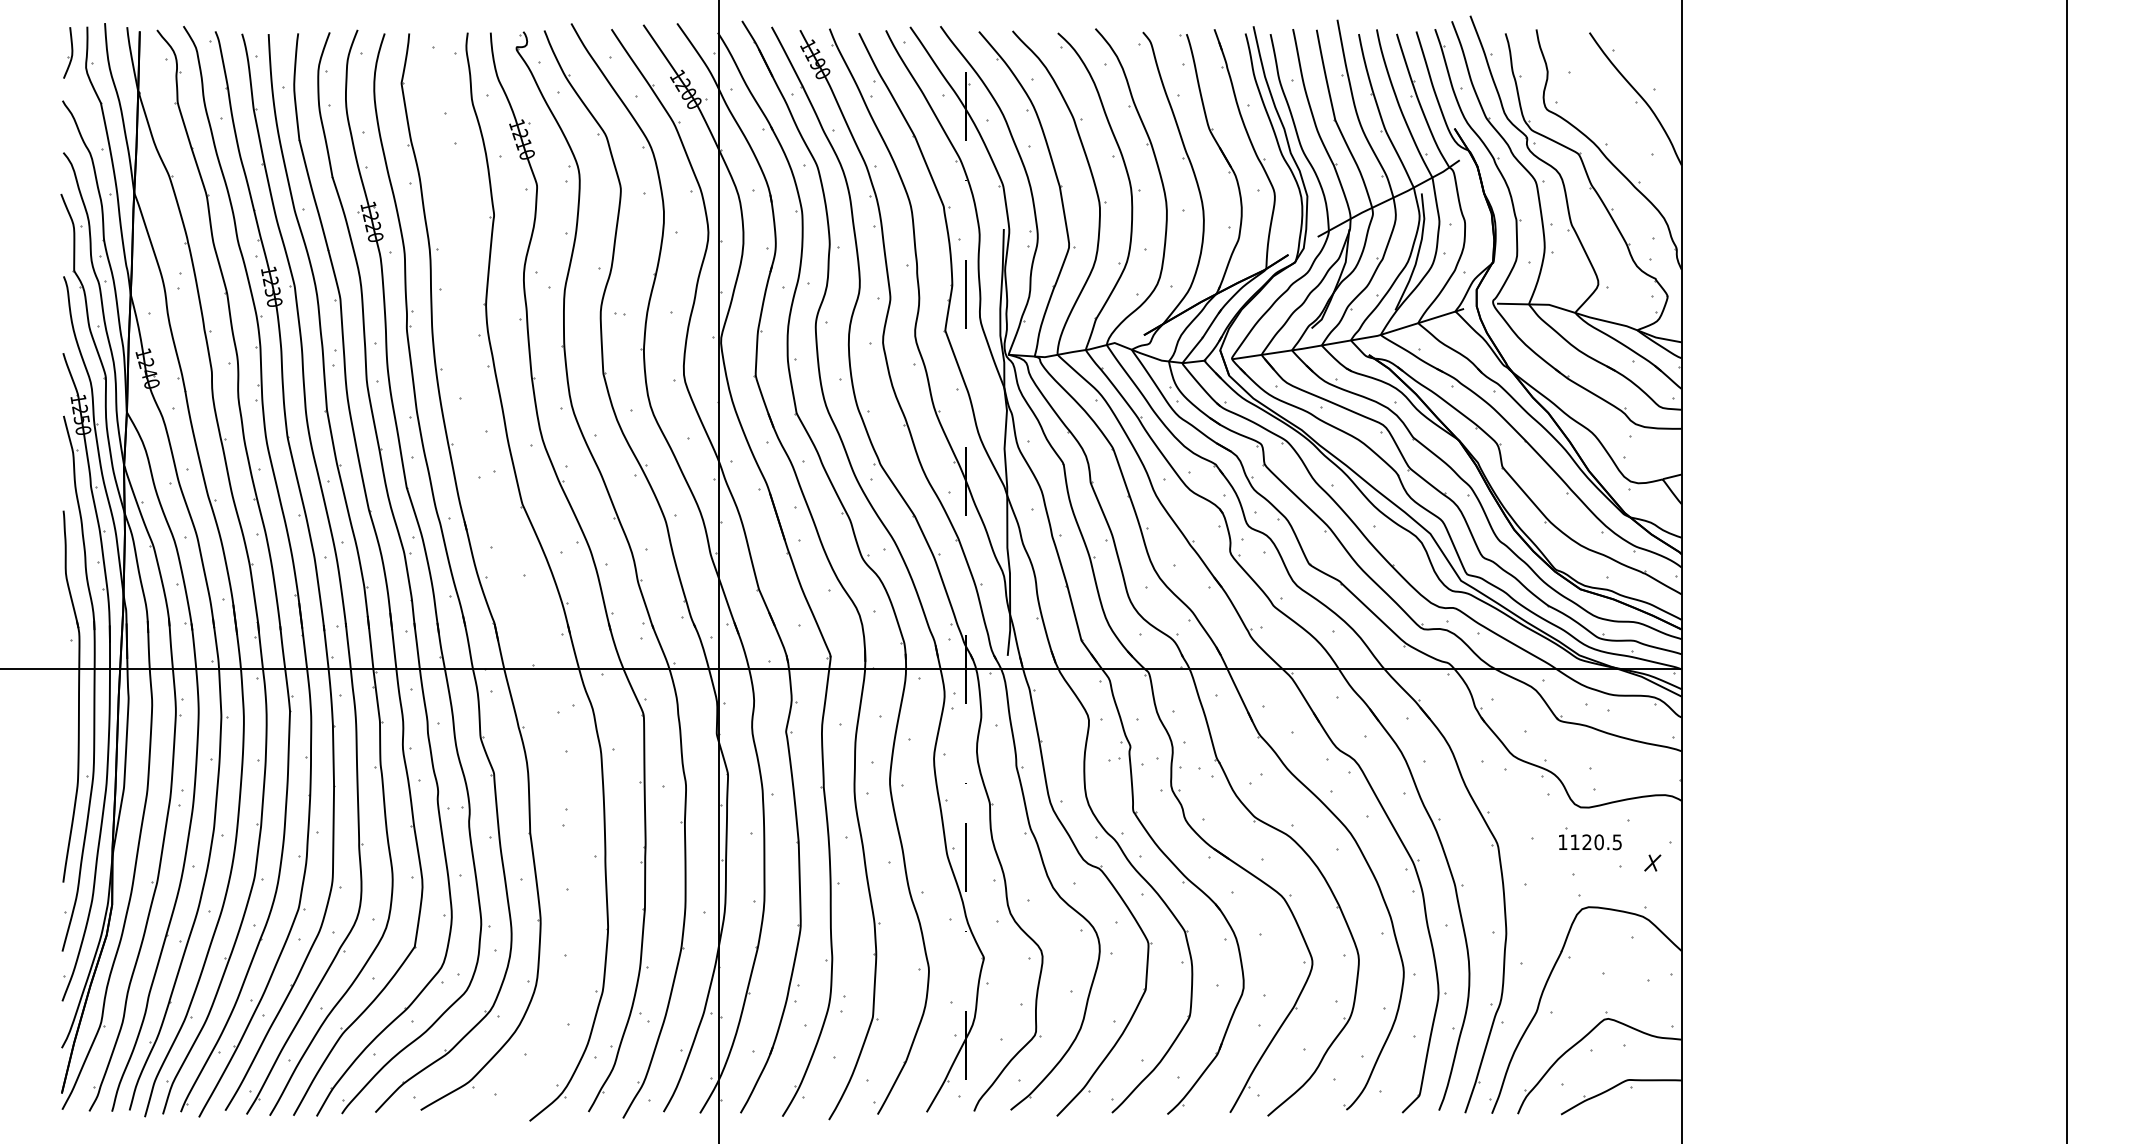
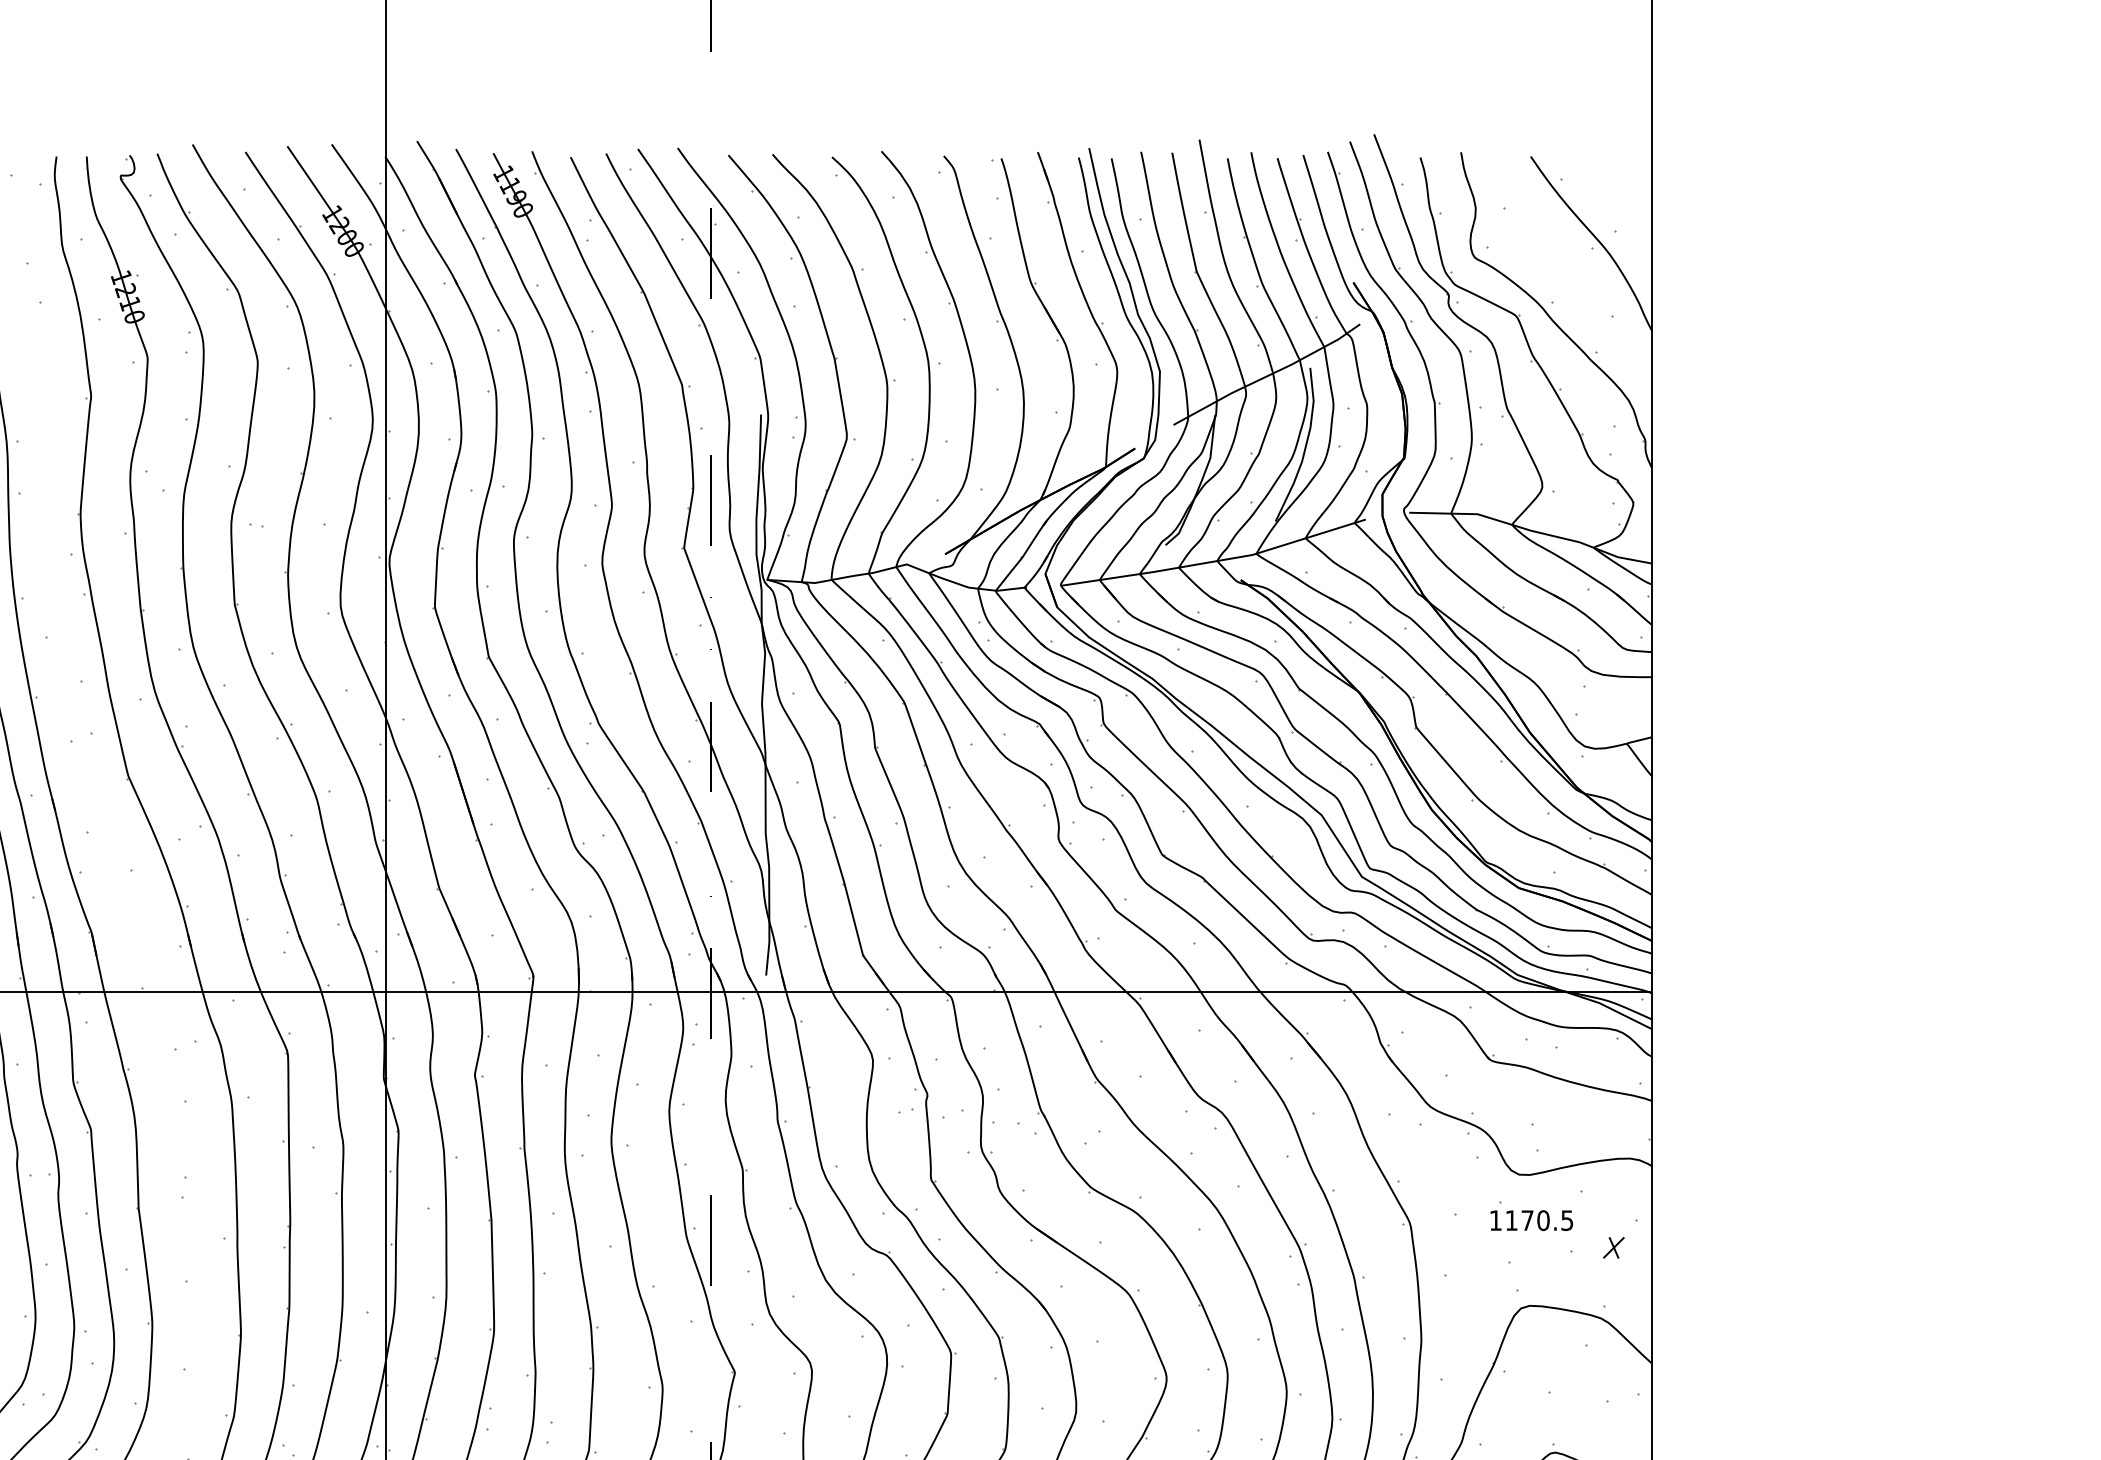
text: (1586, 841) -> (1526, 1219), 1120.5 -> 1170.5

